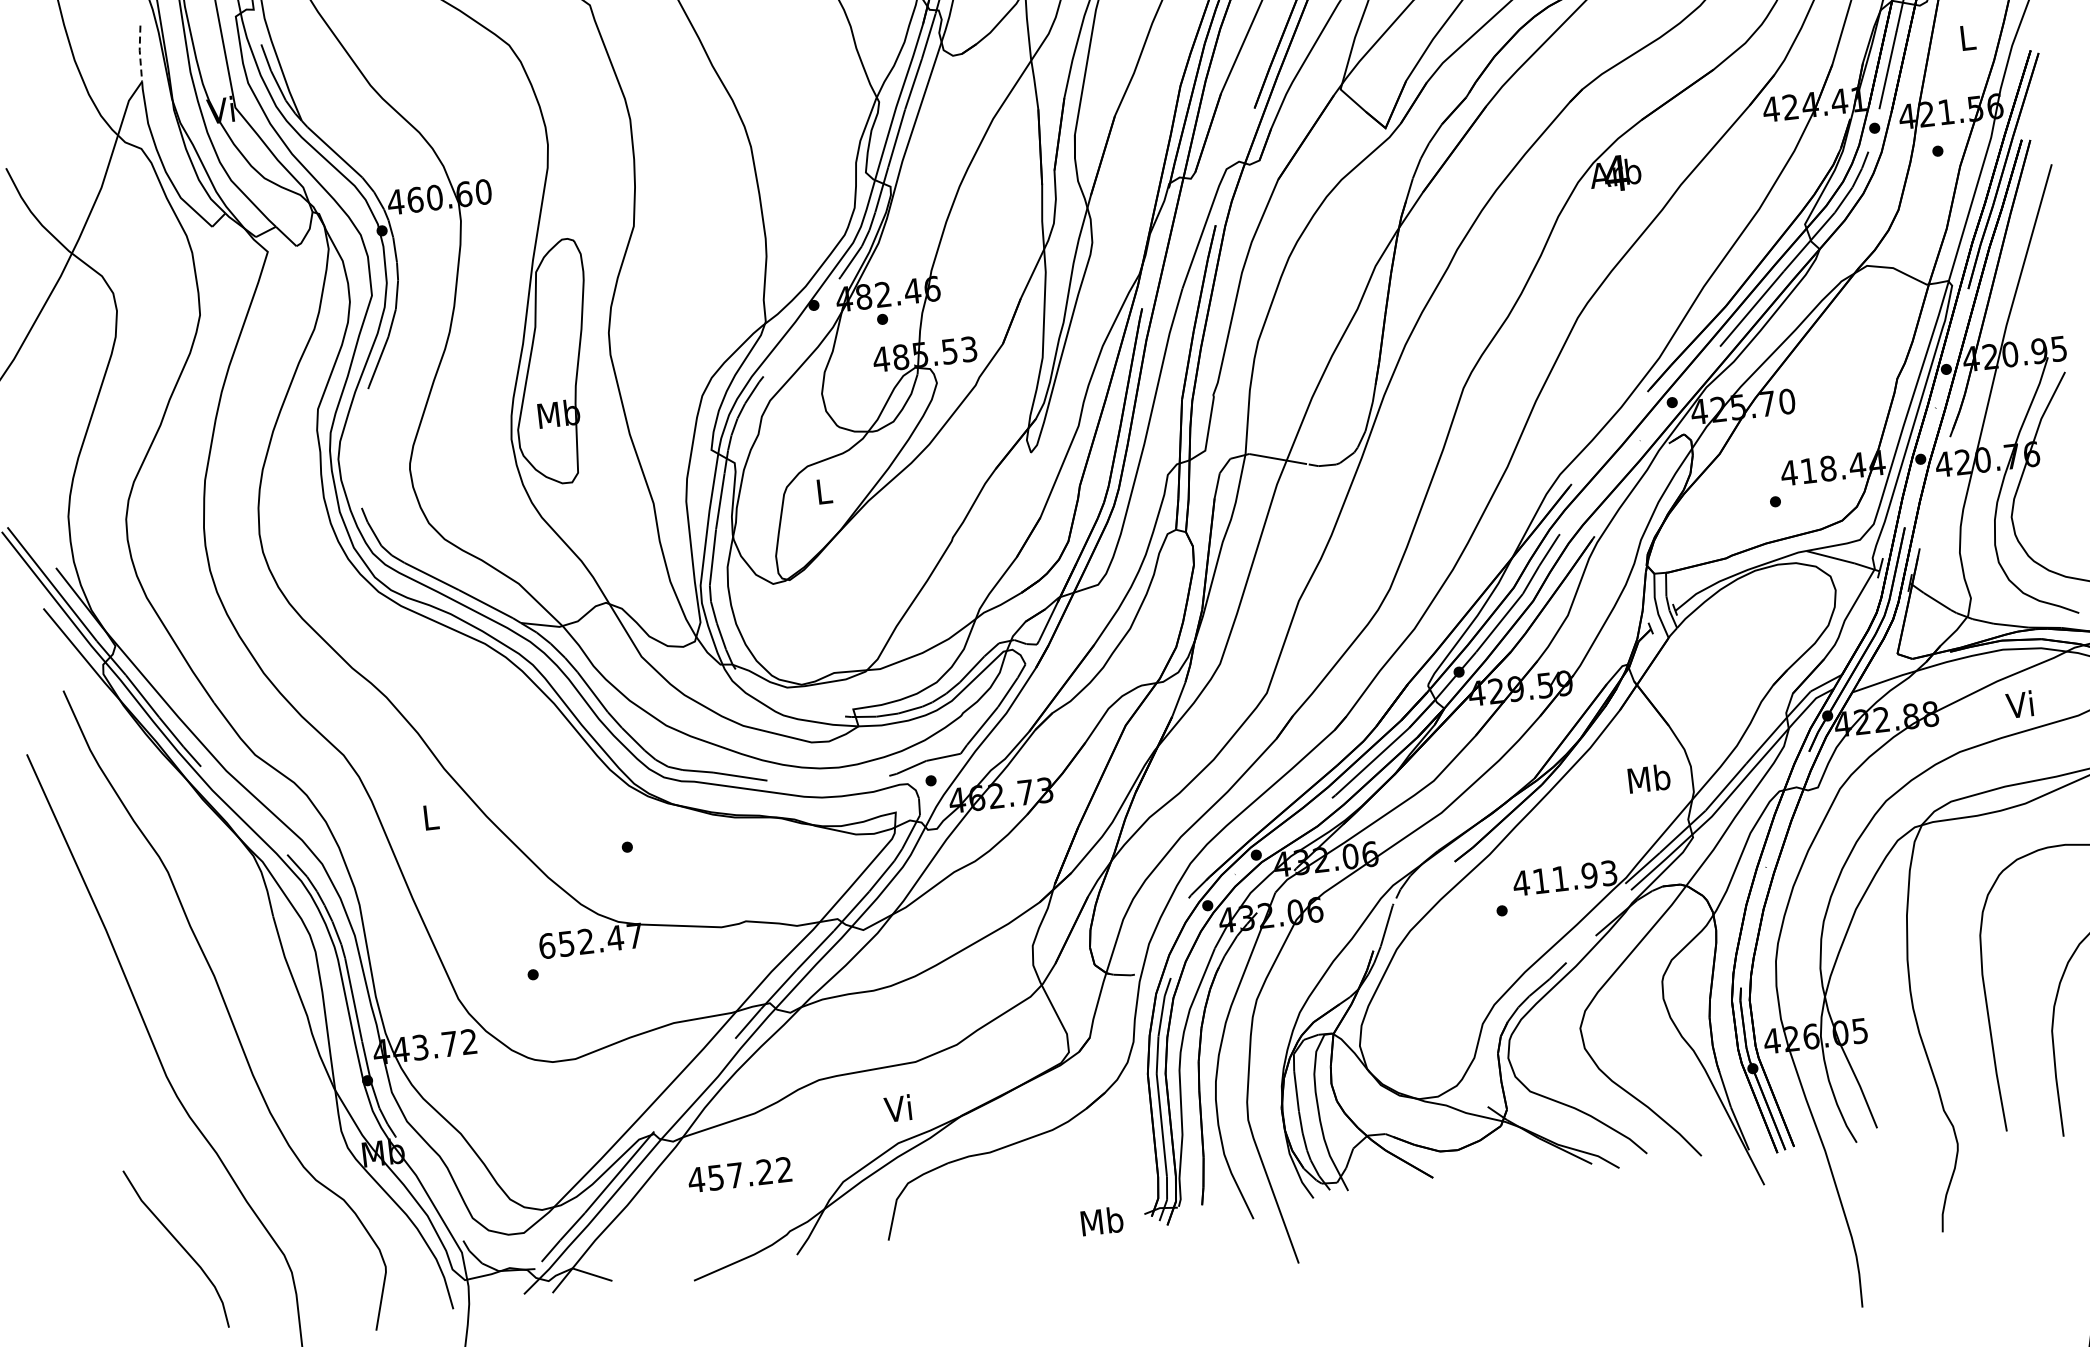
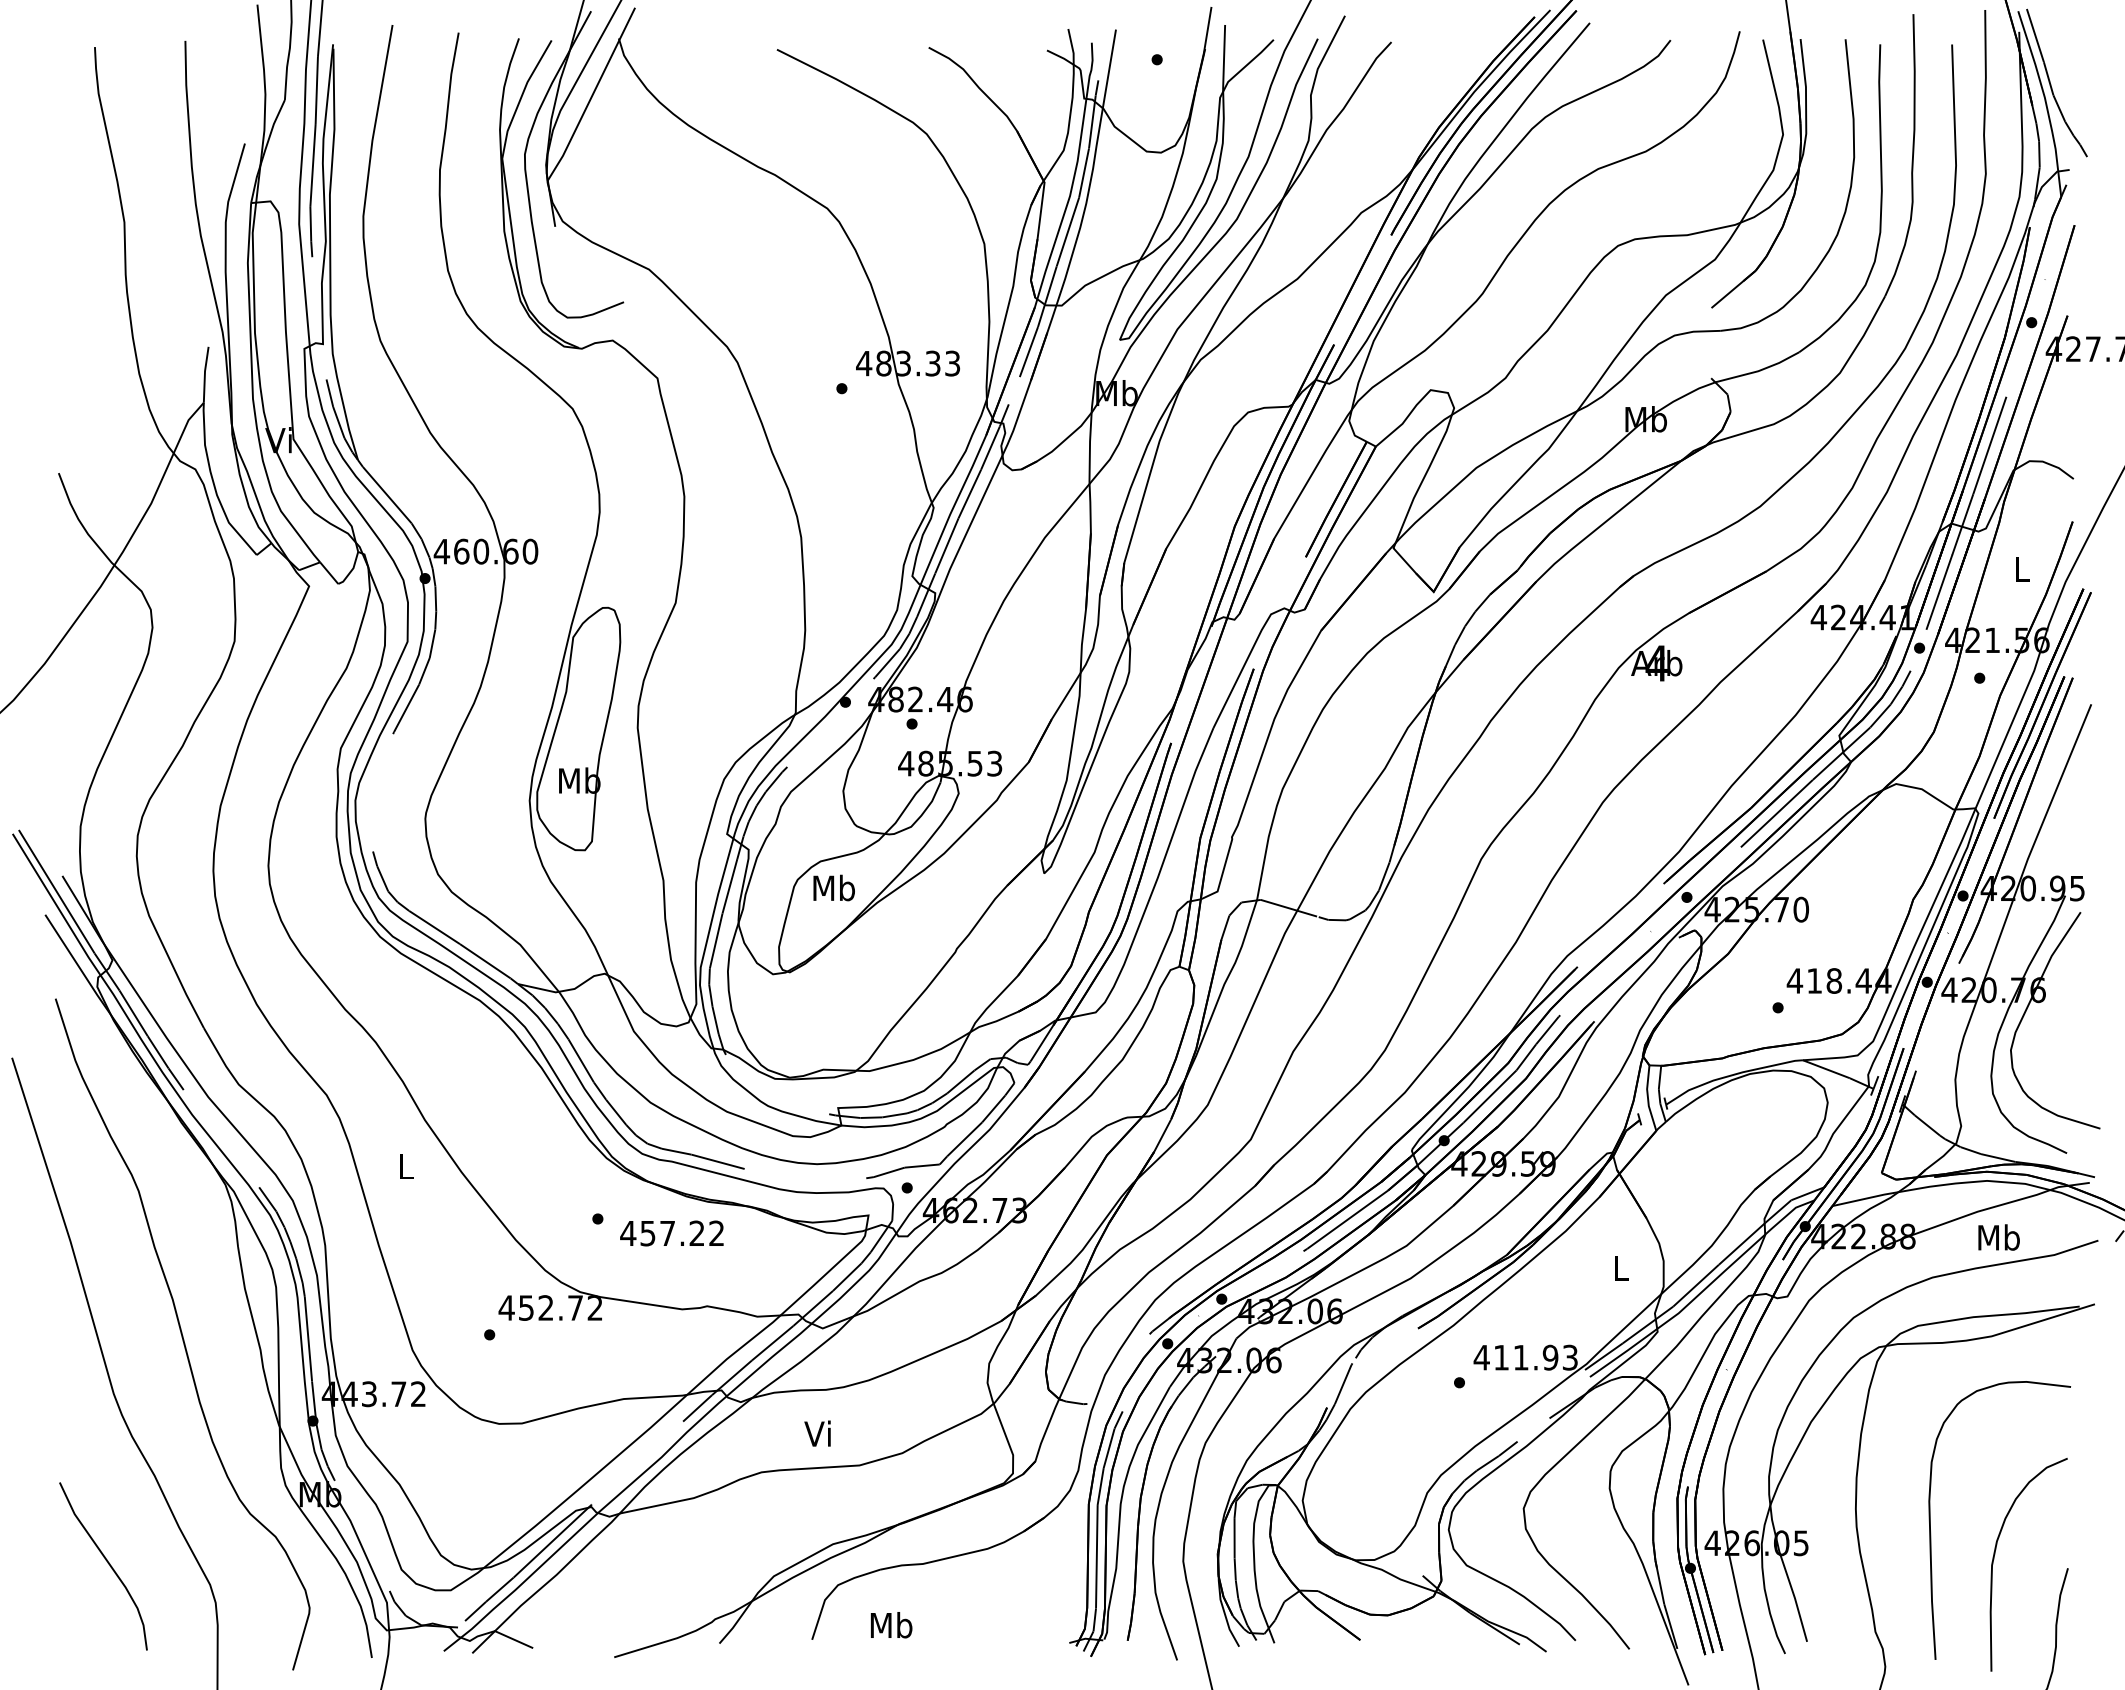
line: (139, 53) -> (204, 374), dashed -> solid
text: (823, 490) -> (833, 887), L -> Mb
text: (2020, 704) -> (1998, 1237), Vi -> Mb
text: (1648, 778) -> (1620, 1268), Mb -> L
text: (590, 940) -> (550, 1307), 652.47 -> 452.72
text: (897, 1108) -> (817, 1433), moved
text: (739, 1175) -> (671, 1233), moved
text: (1102, 1221) -> (891, 1625), moved

